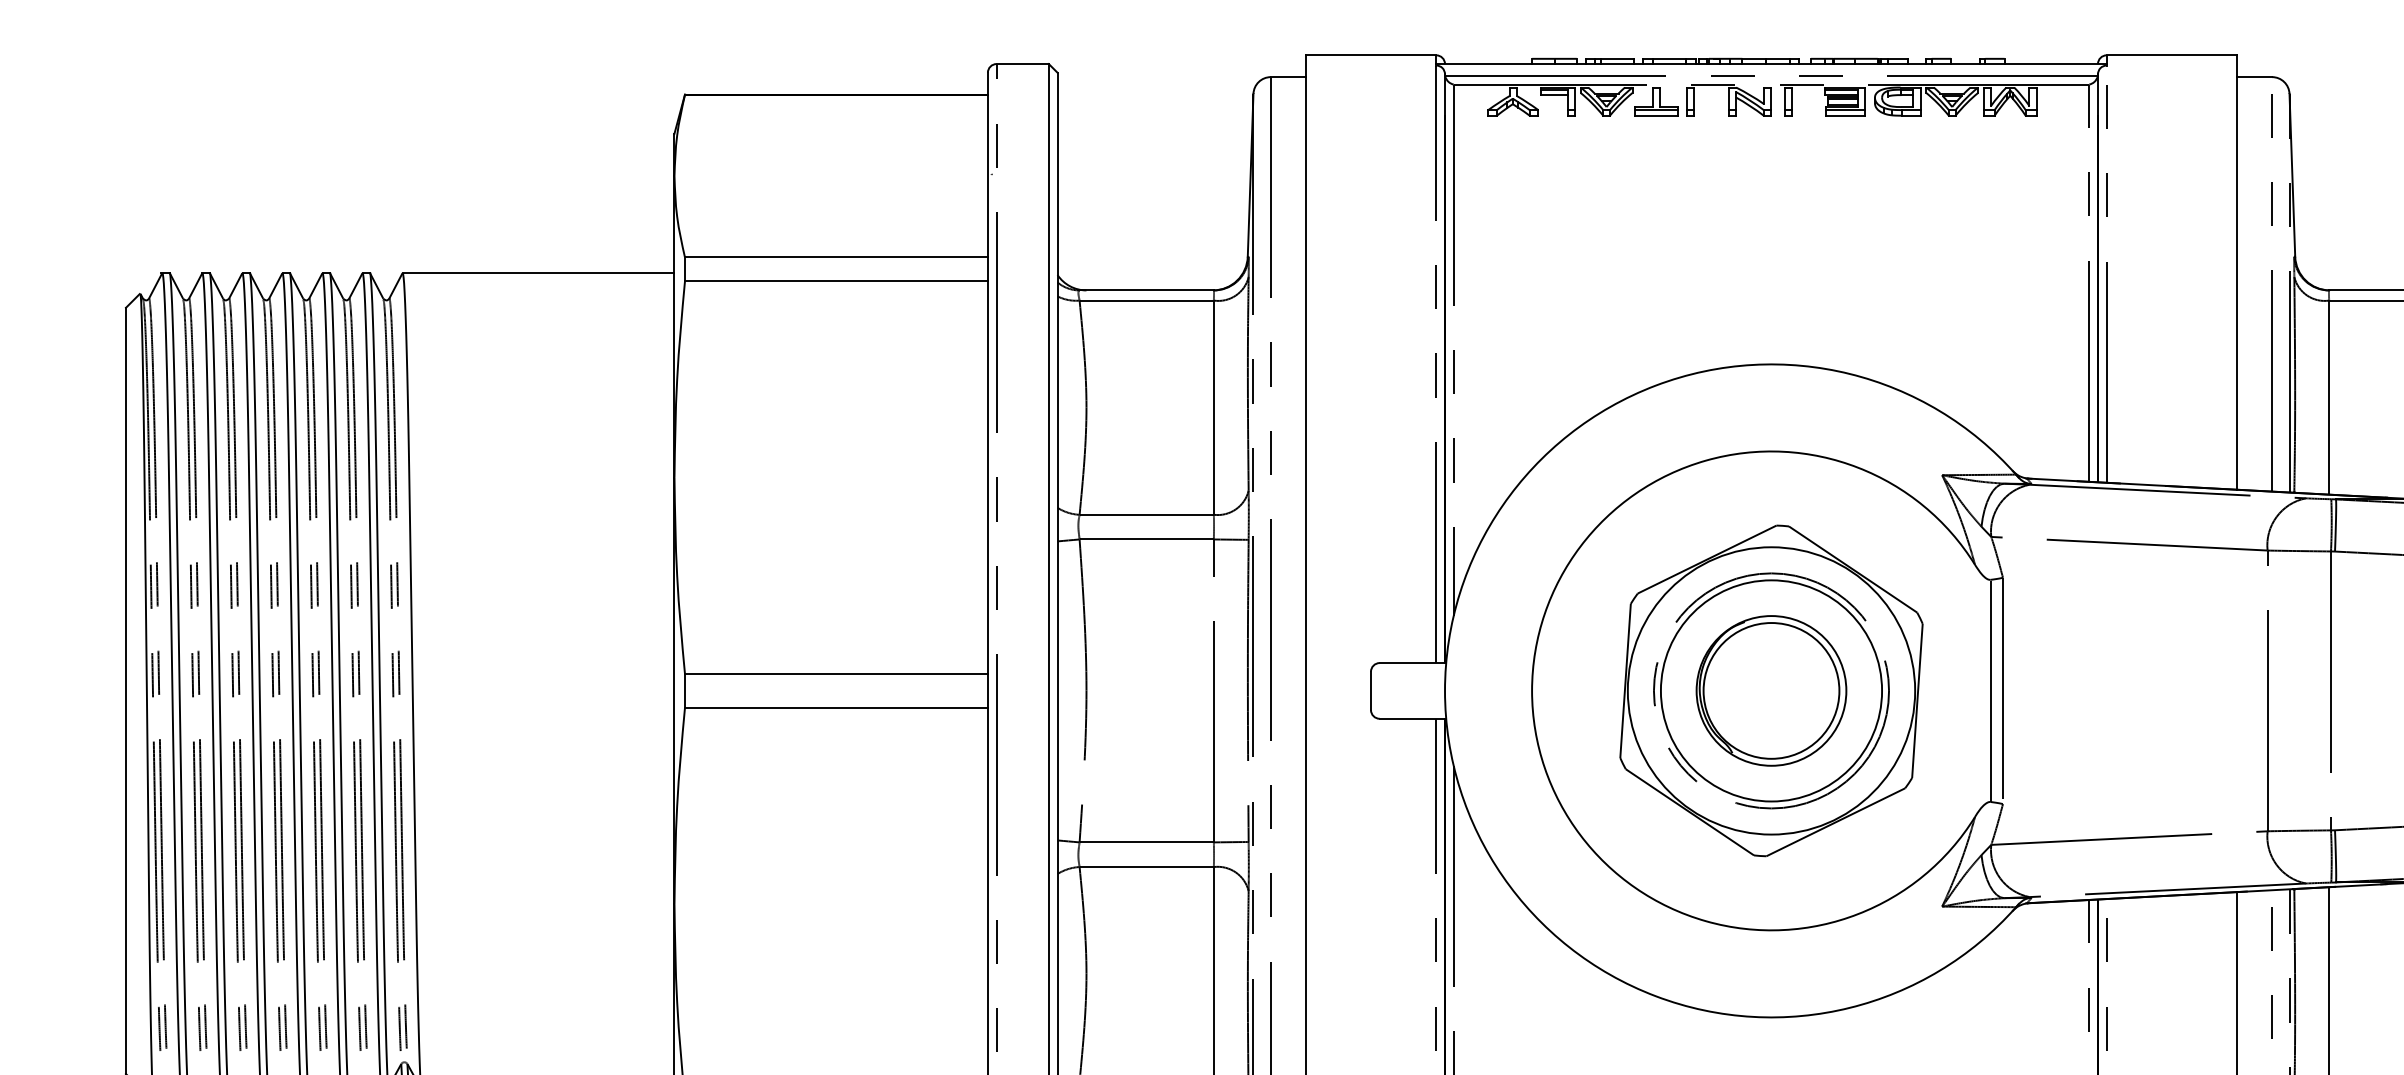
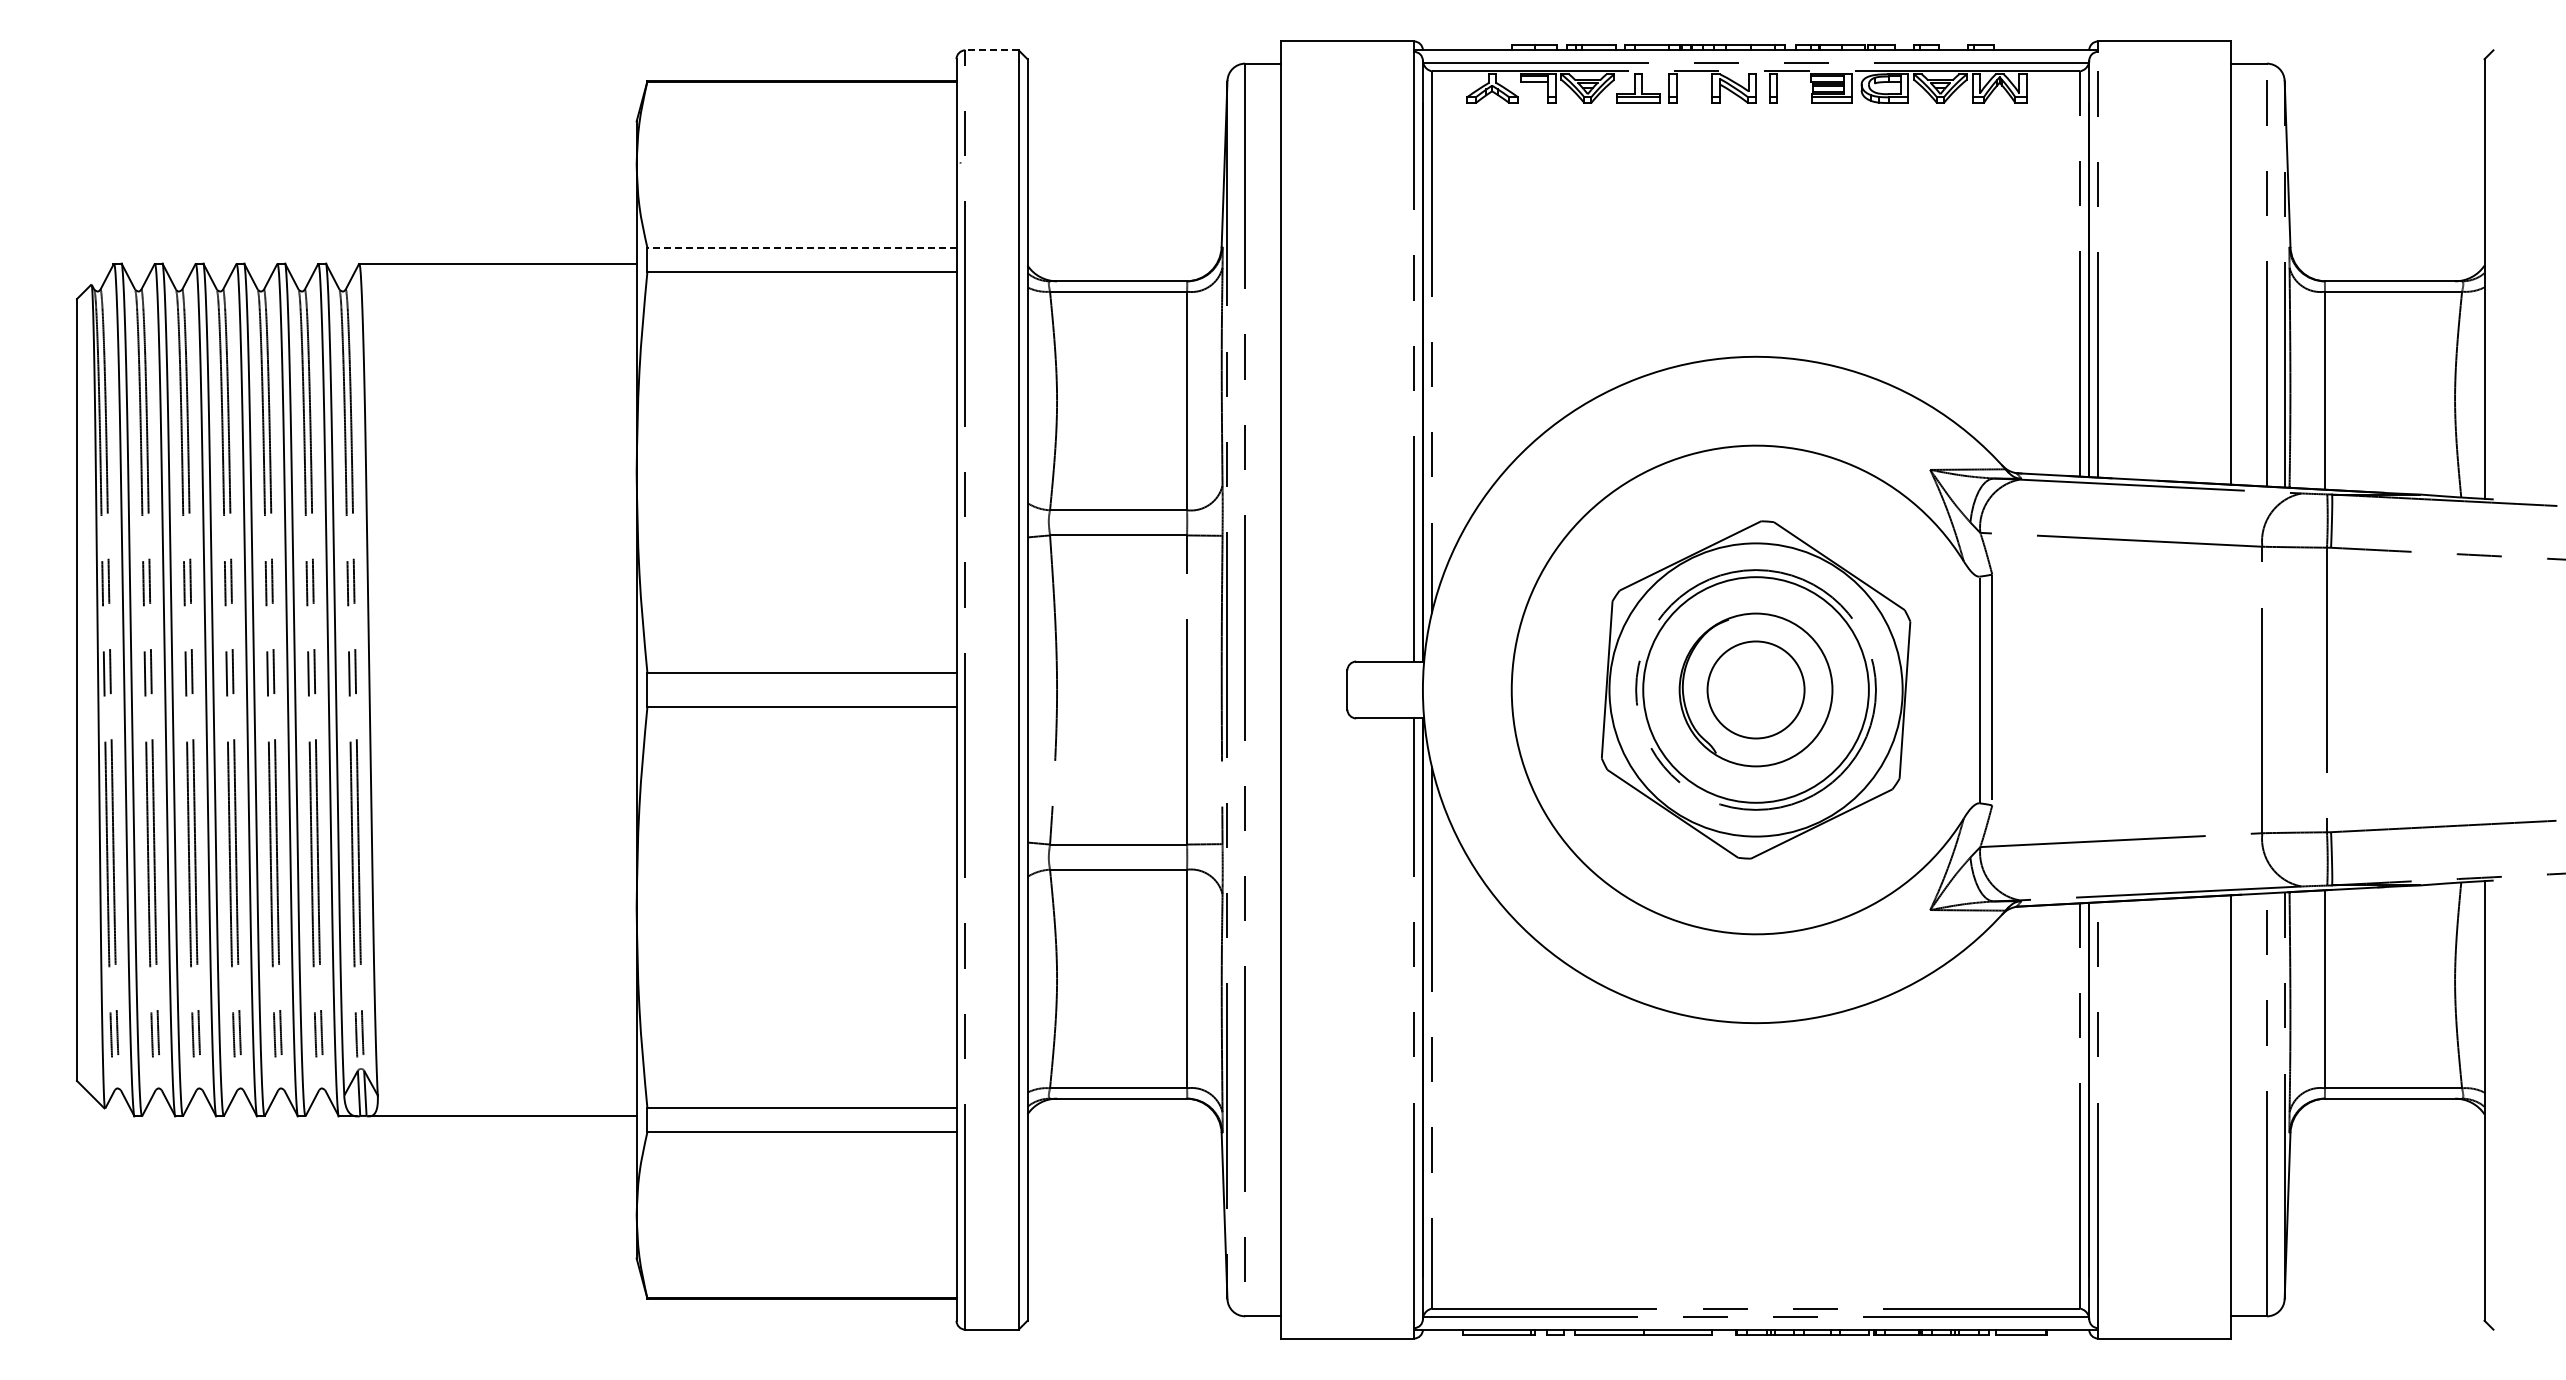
line: (1023, 64) -> (992, 50), solid -> dashed
line: (836, 257) -> (801, 247), solid -> dashed
circle: (1770, 690) -> (1755, 689), size x0.7

